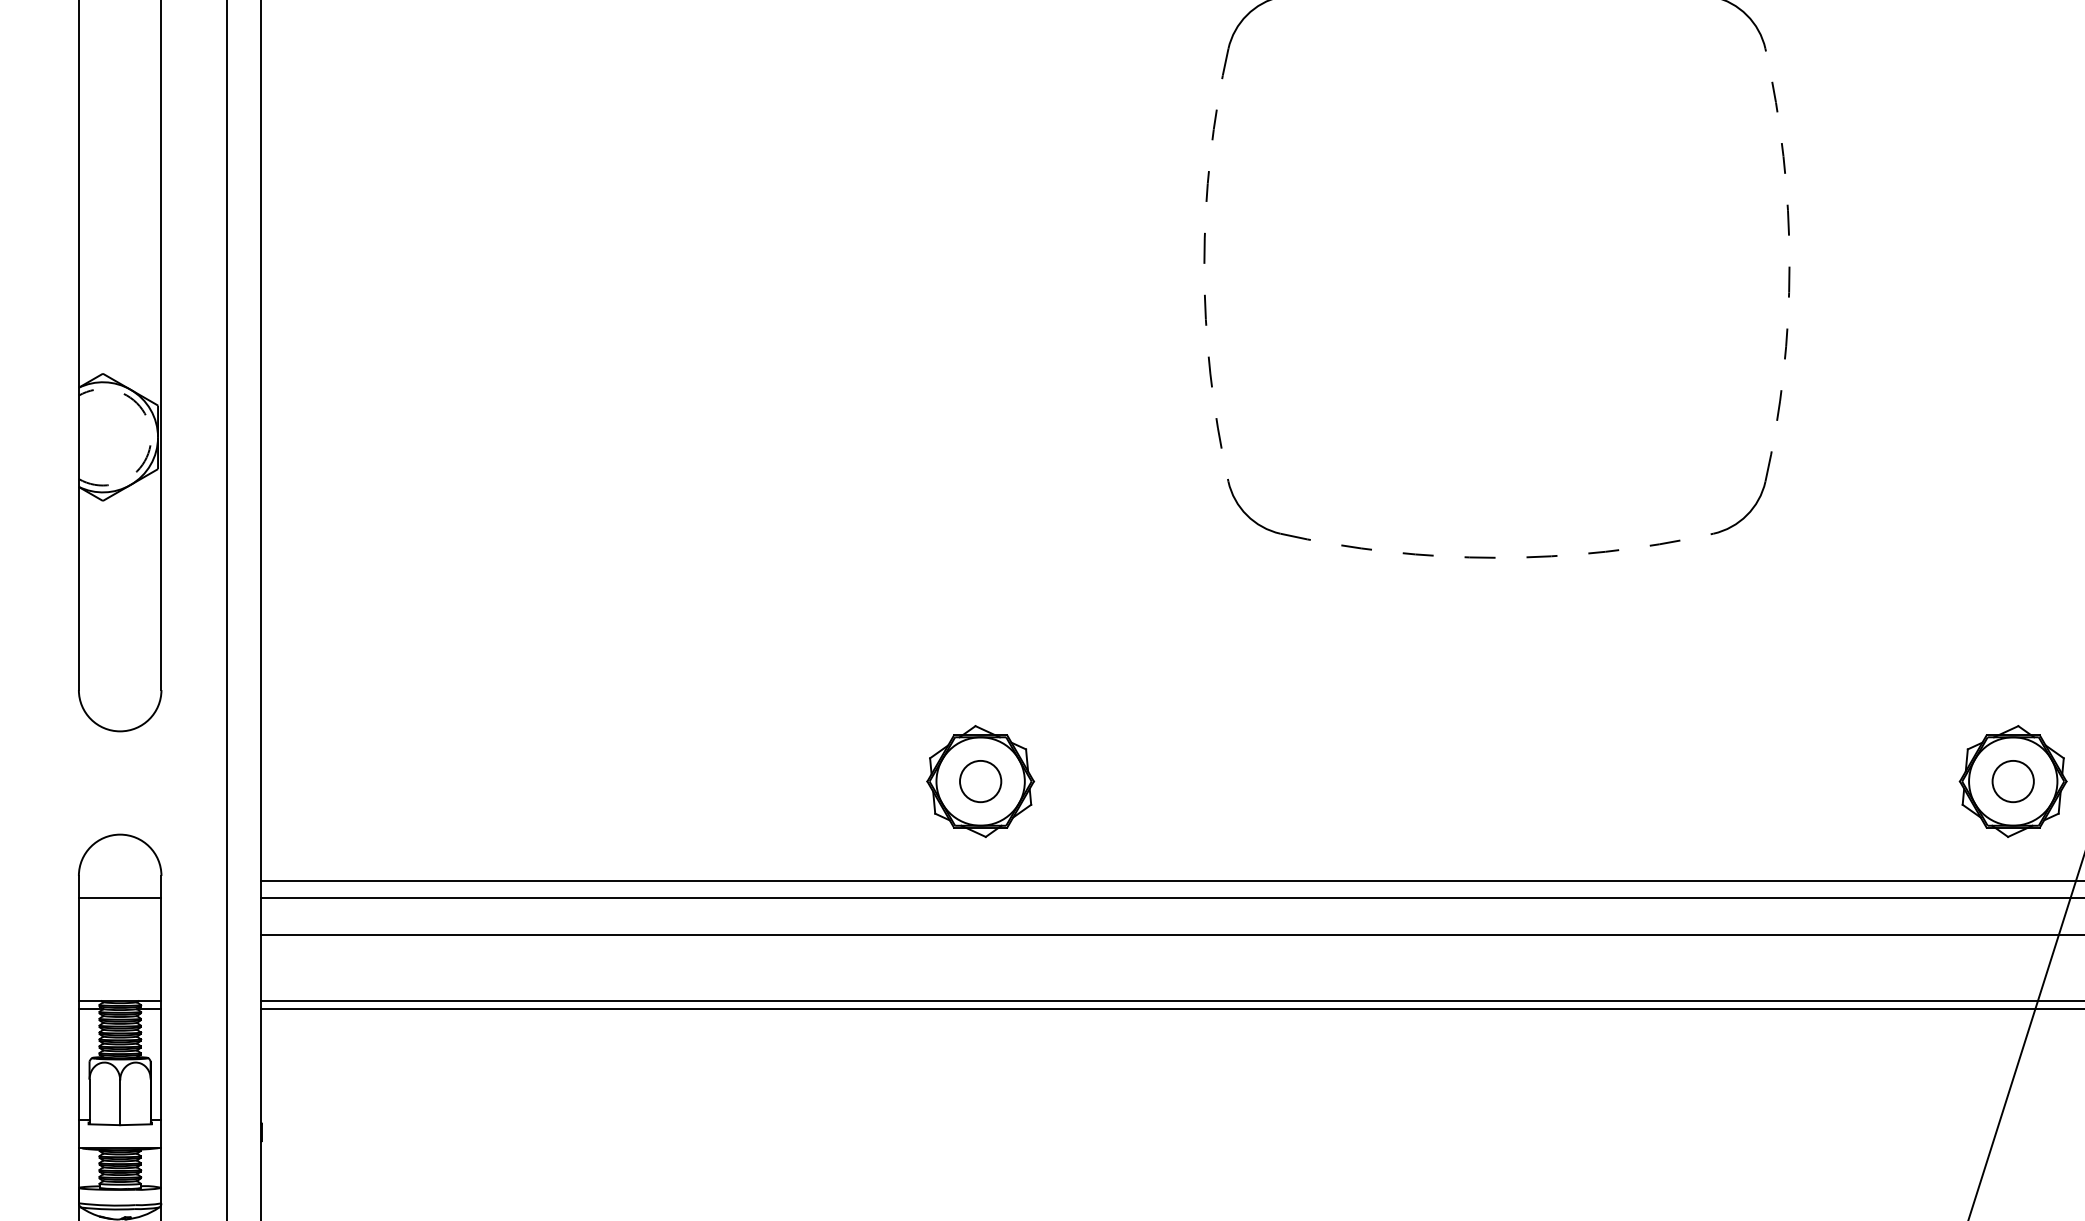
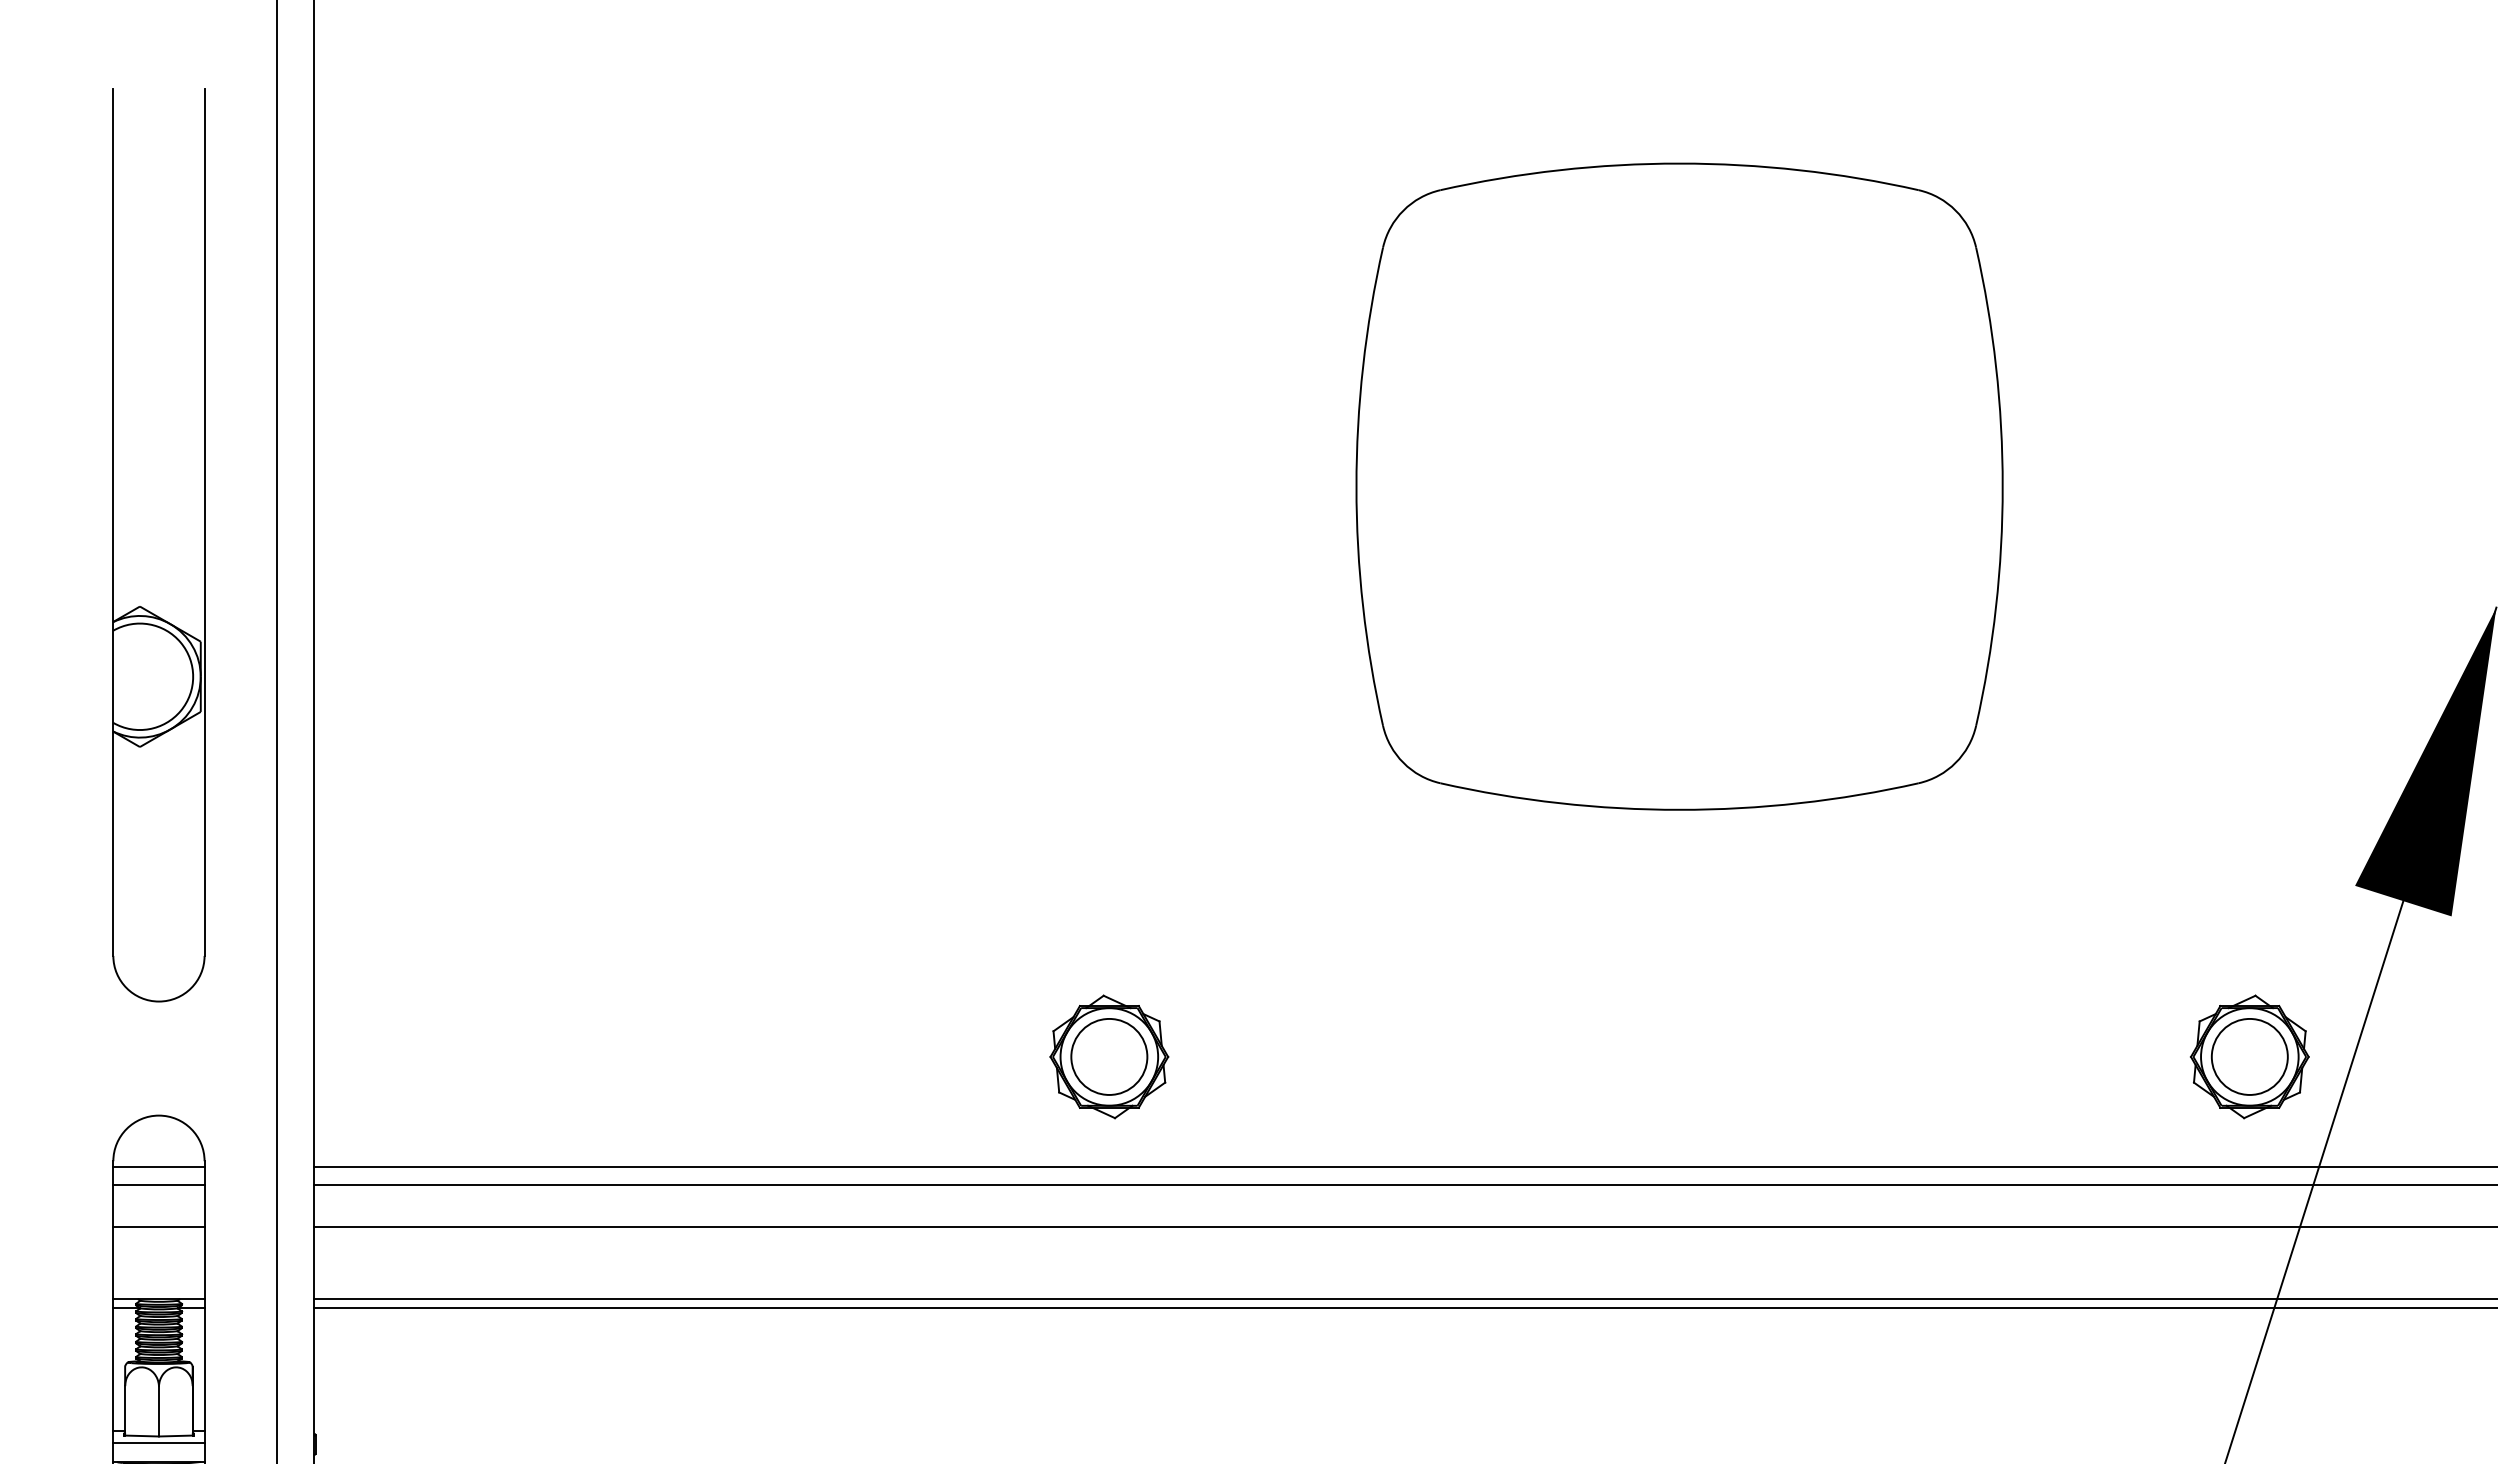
arc: (1204, 265) -> (1356, 486), dashed -> solid
arc: (1789, 265) -> (2002, 486), dashed -> solid
arc: (151, 437) -> (193, 676), dashed -> solid
arc: (1496, 557) -> (1679, 809), dashed -> solid
circle: (980, 781) -> (1109, 1056), size x1.67
circle: (2012, 781) -> (2249, 1056), size x1.67
line: (119, 881) -> (158, 1167), added
line: (119, 935) -> (158, 1226), added
line: (119, 1130) -> (158, 1442), added

